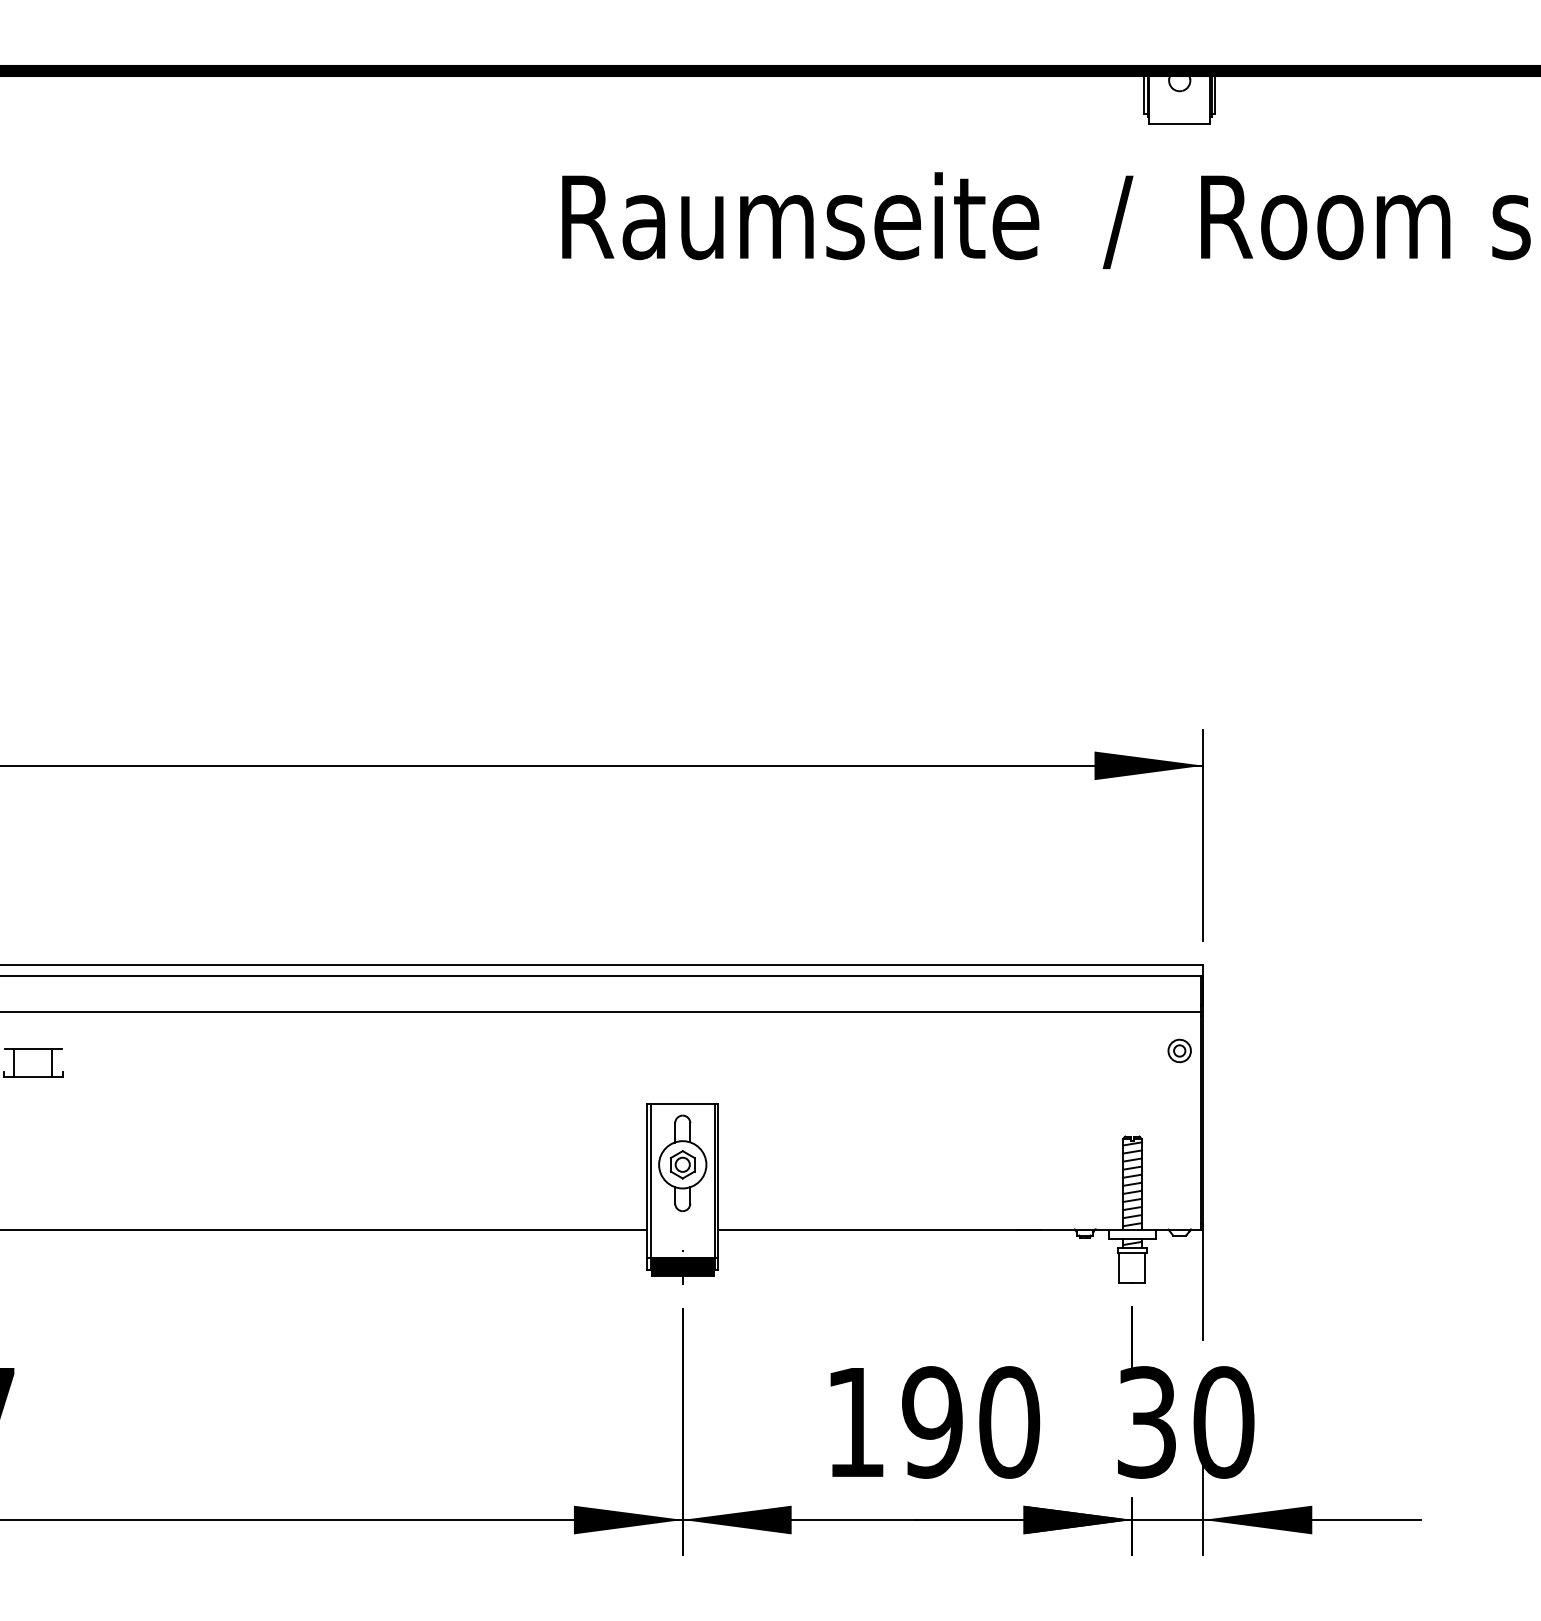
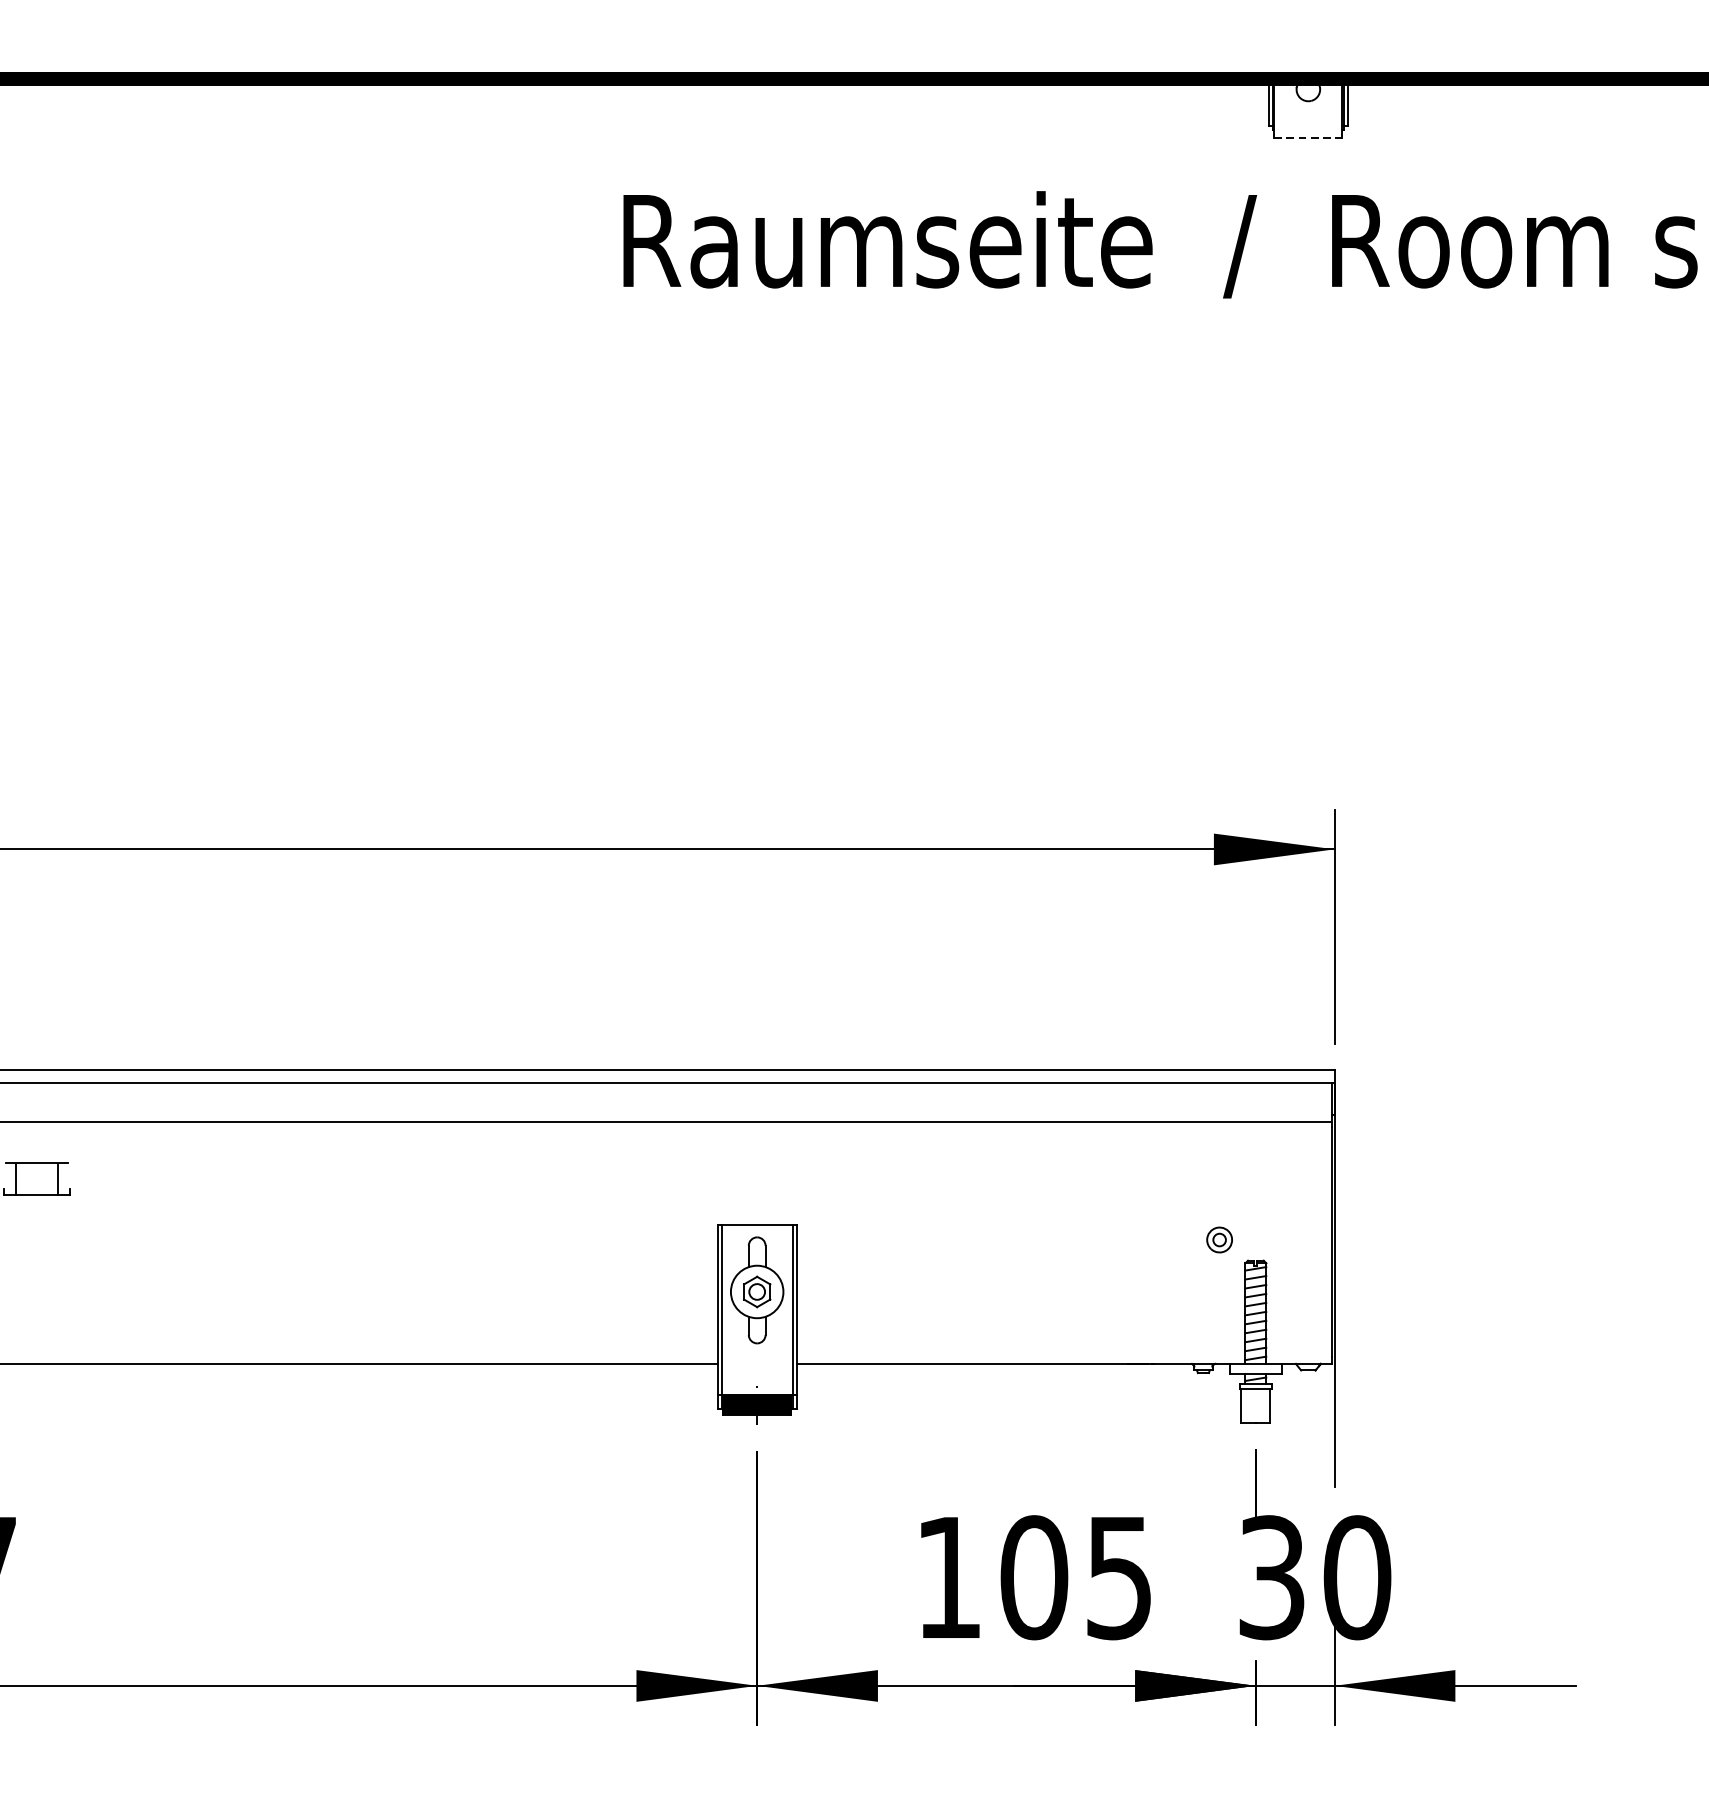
line: (1179, 124) -> (1308, 138), solid -> dashed
part: (1179, 1050) -> (1219, 1239), moved
text: (971, 1422) -> (1077, 1577), 190 -> 105

